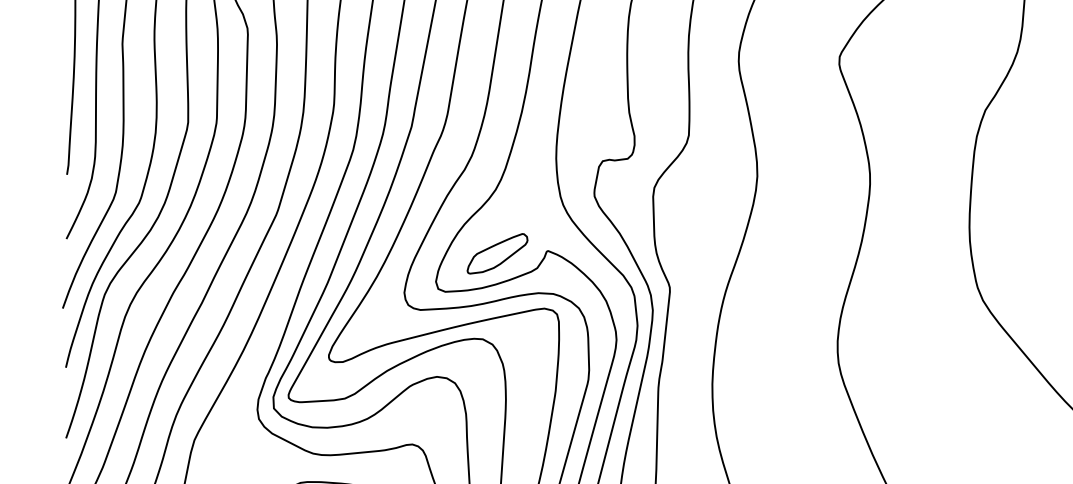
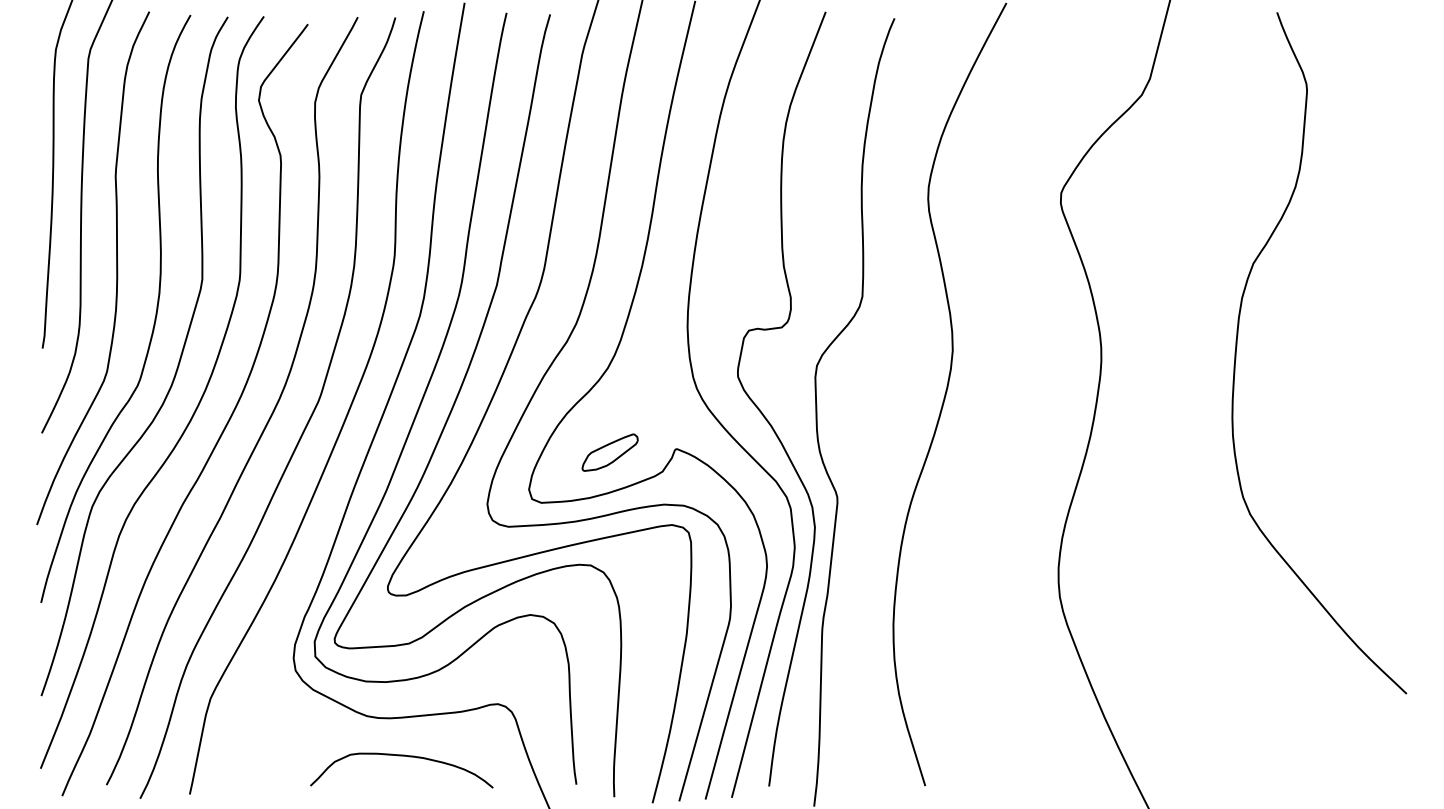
part: (497, 253) -> (609, 452), size x0.7

